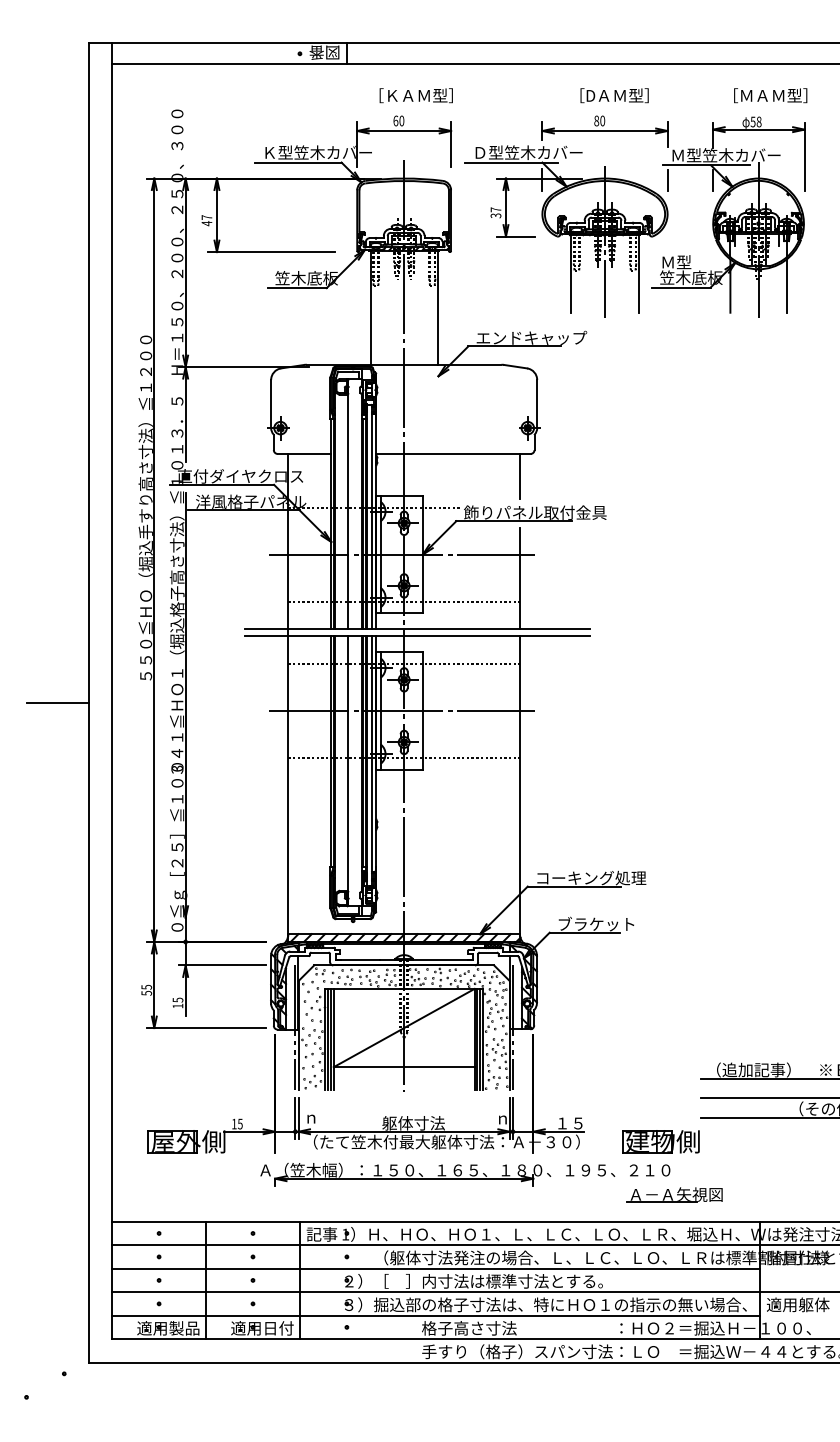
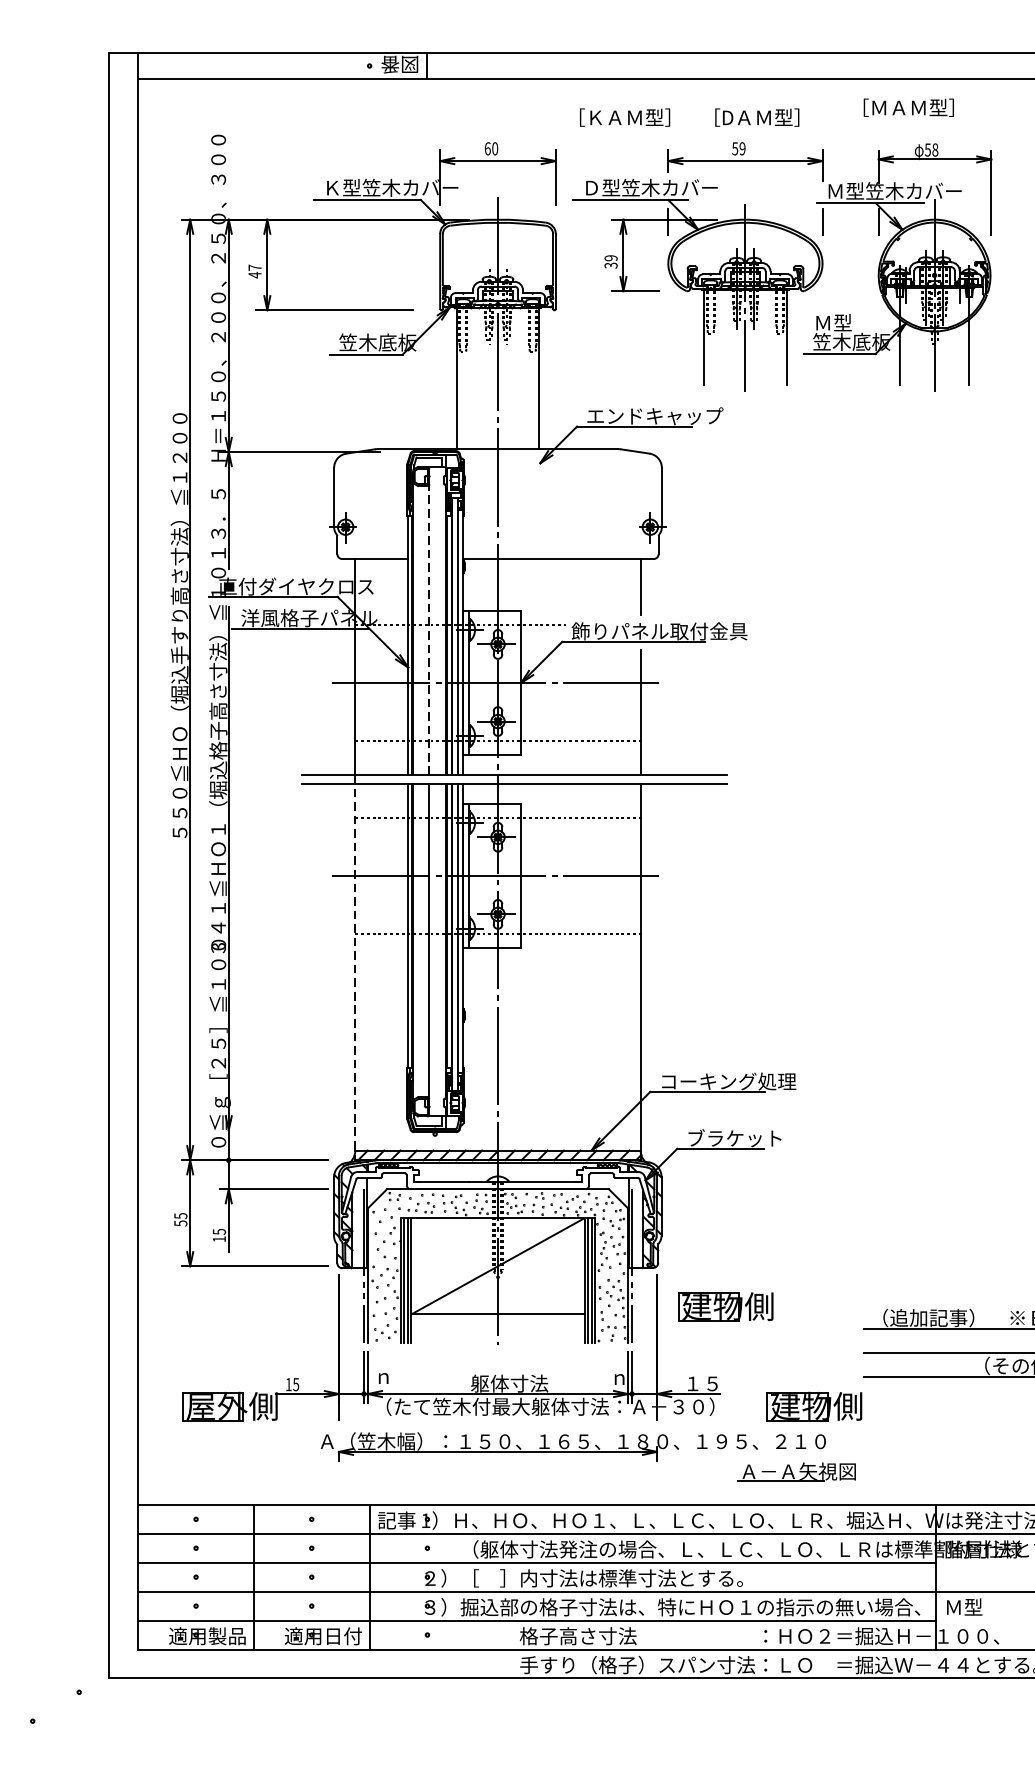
text: (415, 95) -> (624, 117), moved
text: (770, 95) -> (908, 107), moved
text: (599, 120) -> (738, 148), 80 -> 59
text: (495, 209) -> (610, 257), 37 -> 39
line: (348, 503) -> (429, 620), solid -> dashed
line: (57, 702) -> (70, 865), removed
line: (288, 786) -> (355, 968), solid -> dashed
part: (588, 1060) -> (725, 1306), added
part: (674, 1194) -> (796, 1471), moved
text: (797, 1304) -> (982, 1606), 適用躯体 -> Ｍ型

